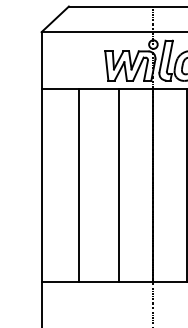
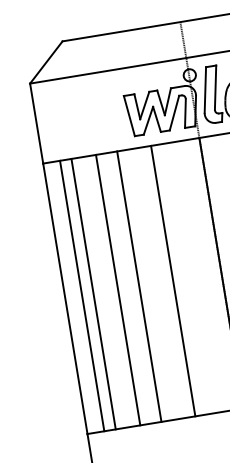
line: (53, 185) -> (82, 295), added
line: (61, 185) -> (93, 294), added
line: (94, 185) -> (139, 286), added

